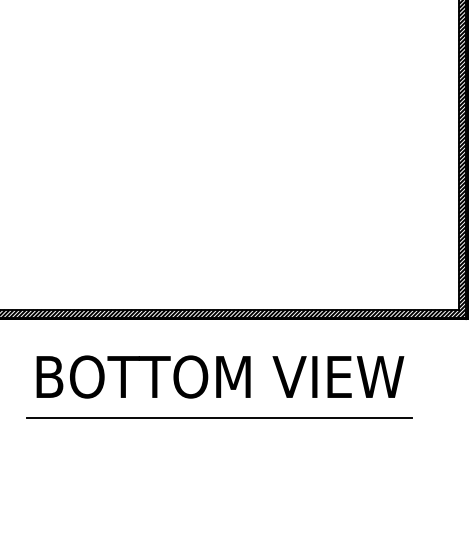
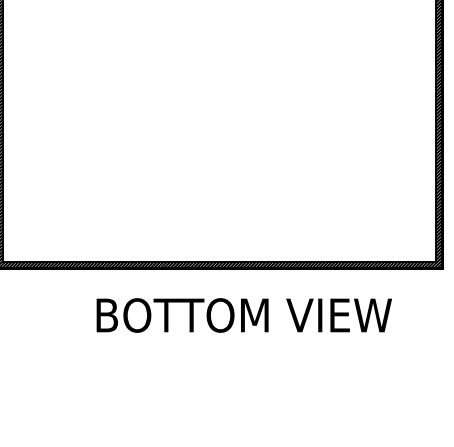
line: (219, 418) -> (243, 348), removed

